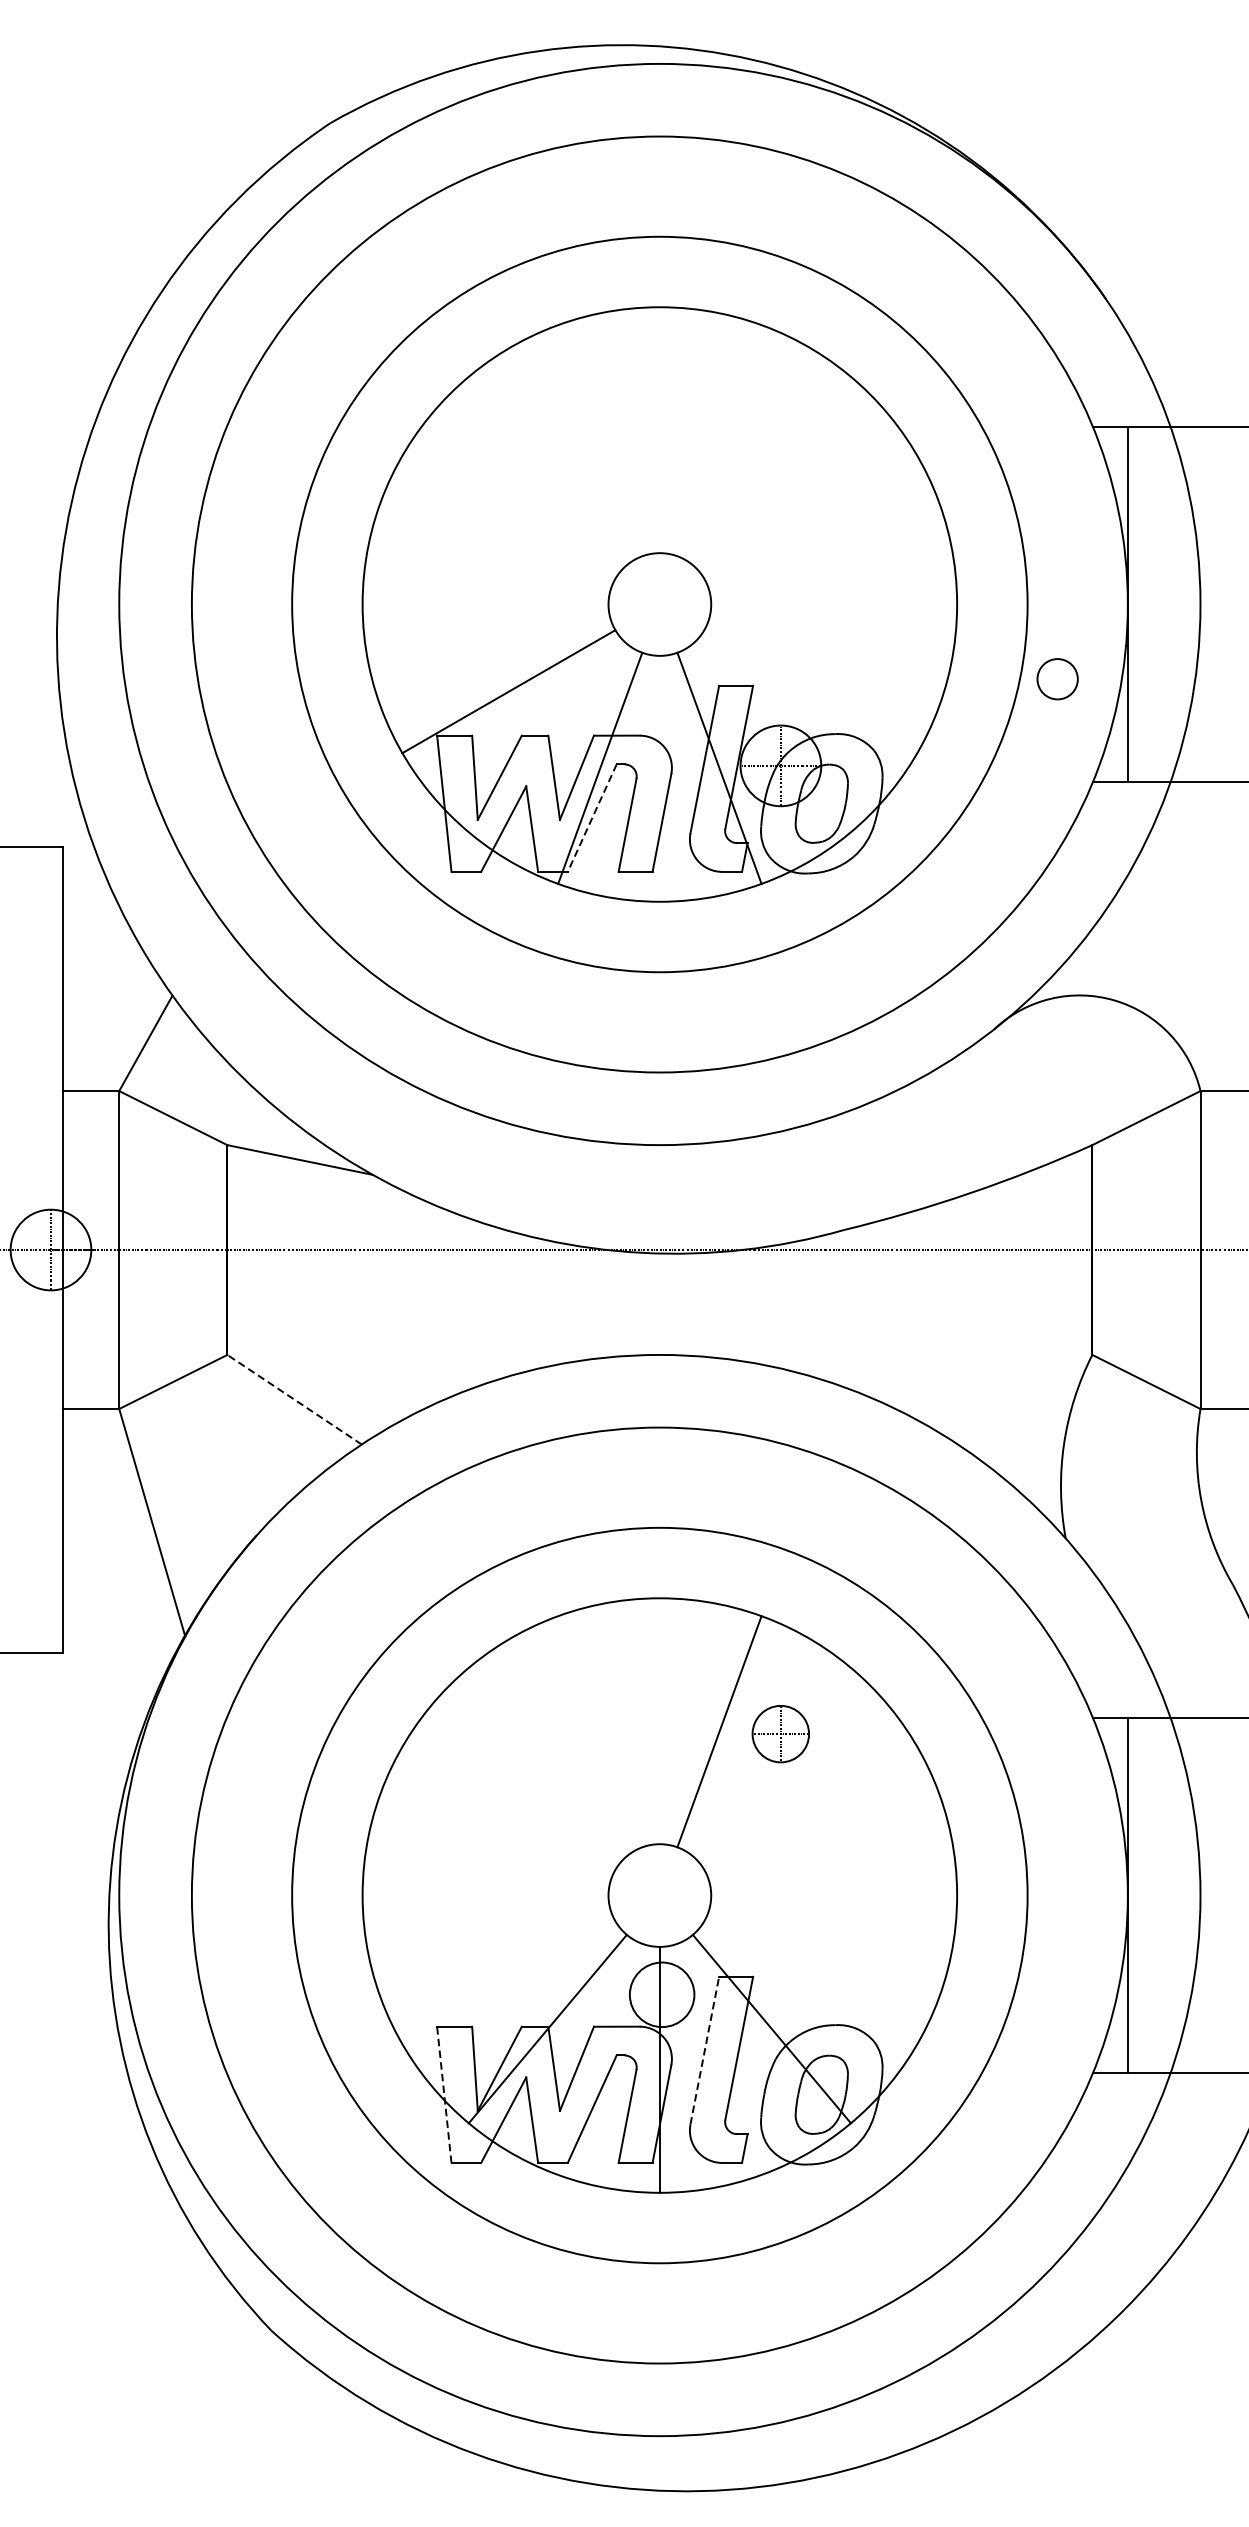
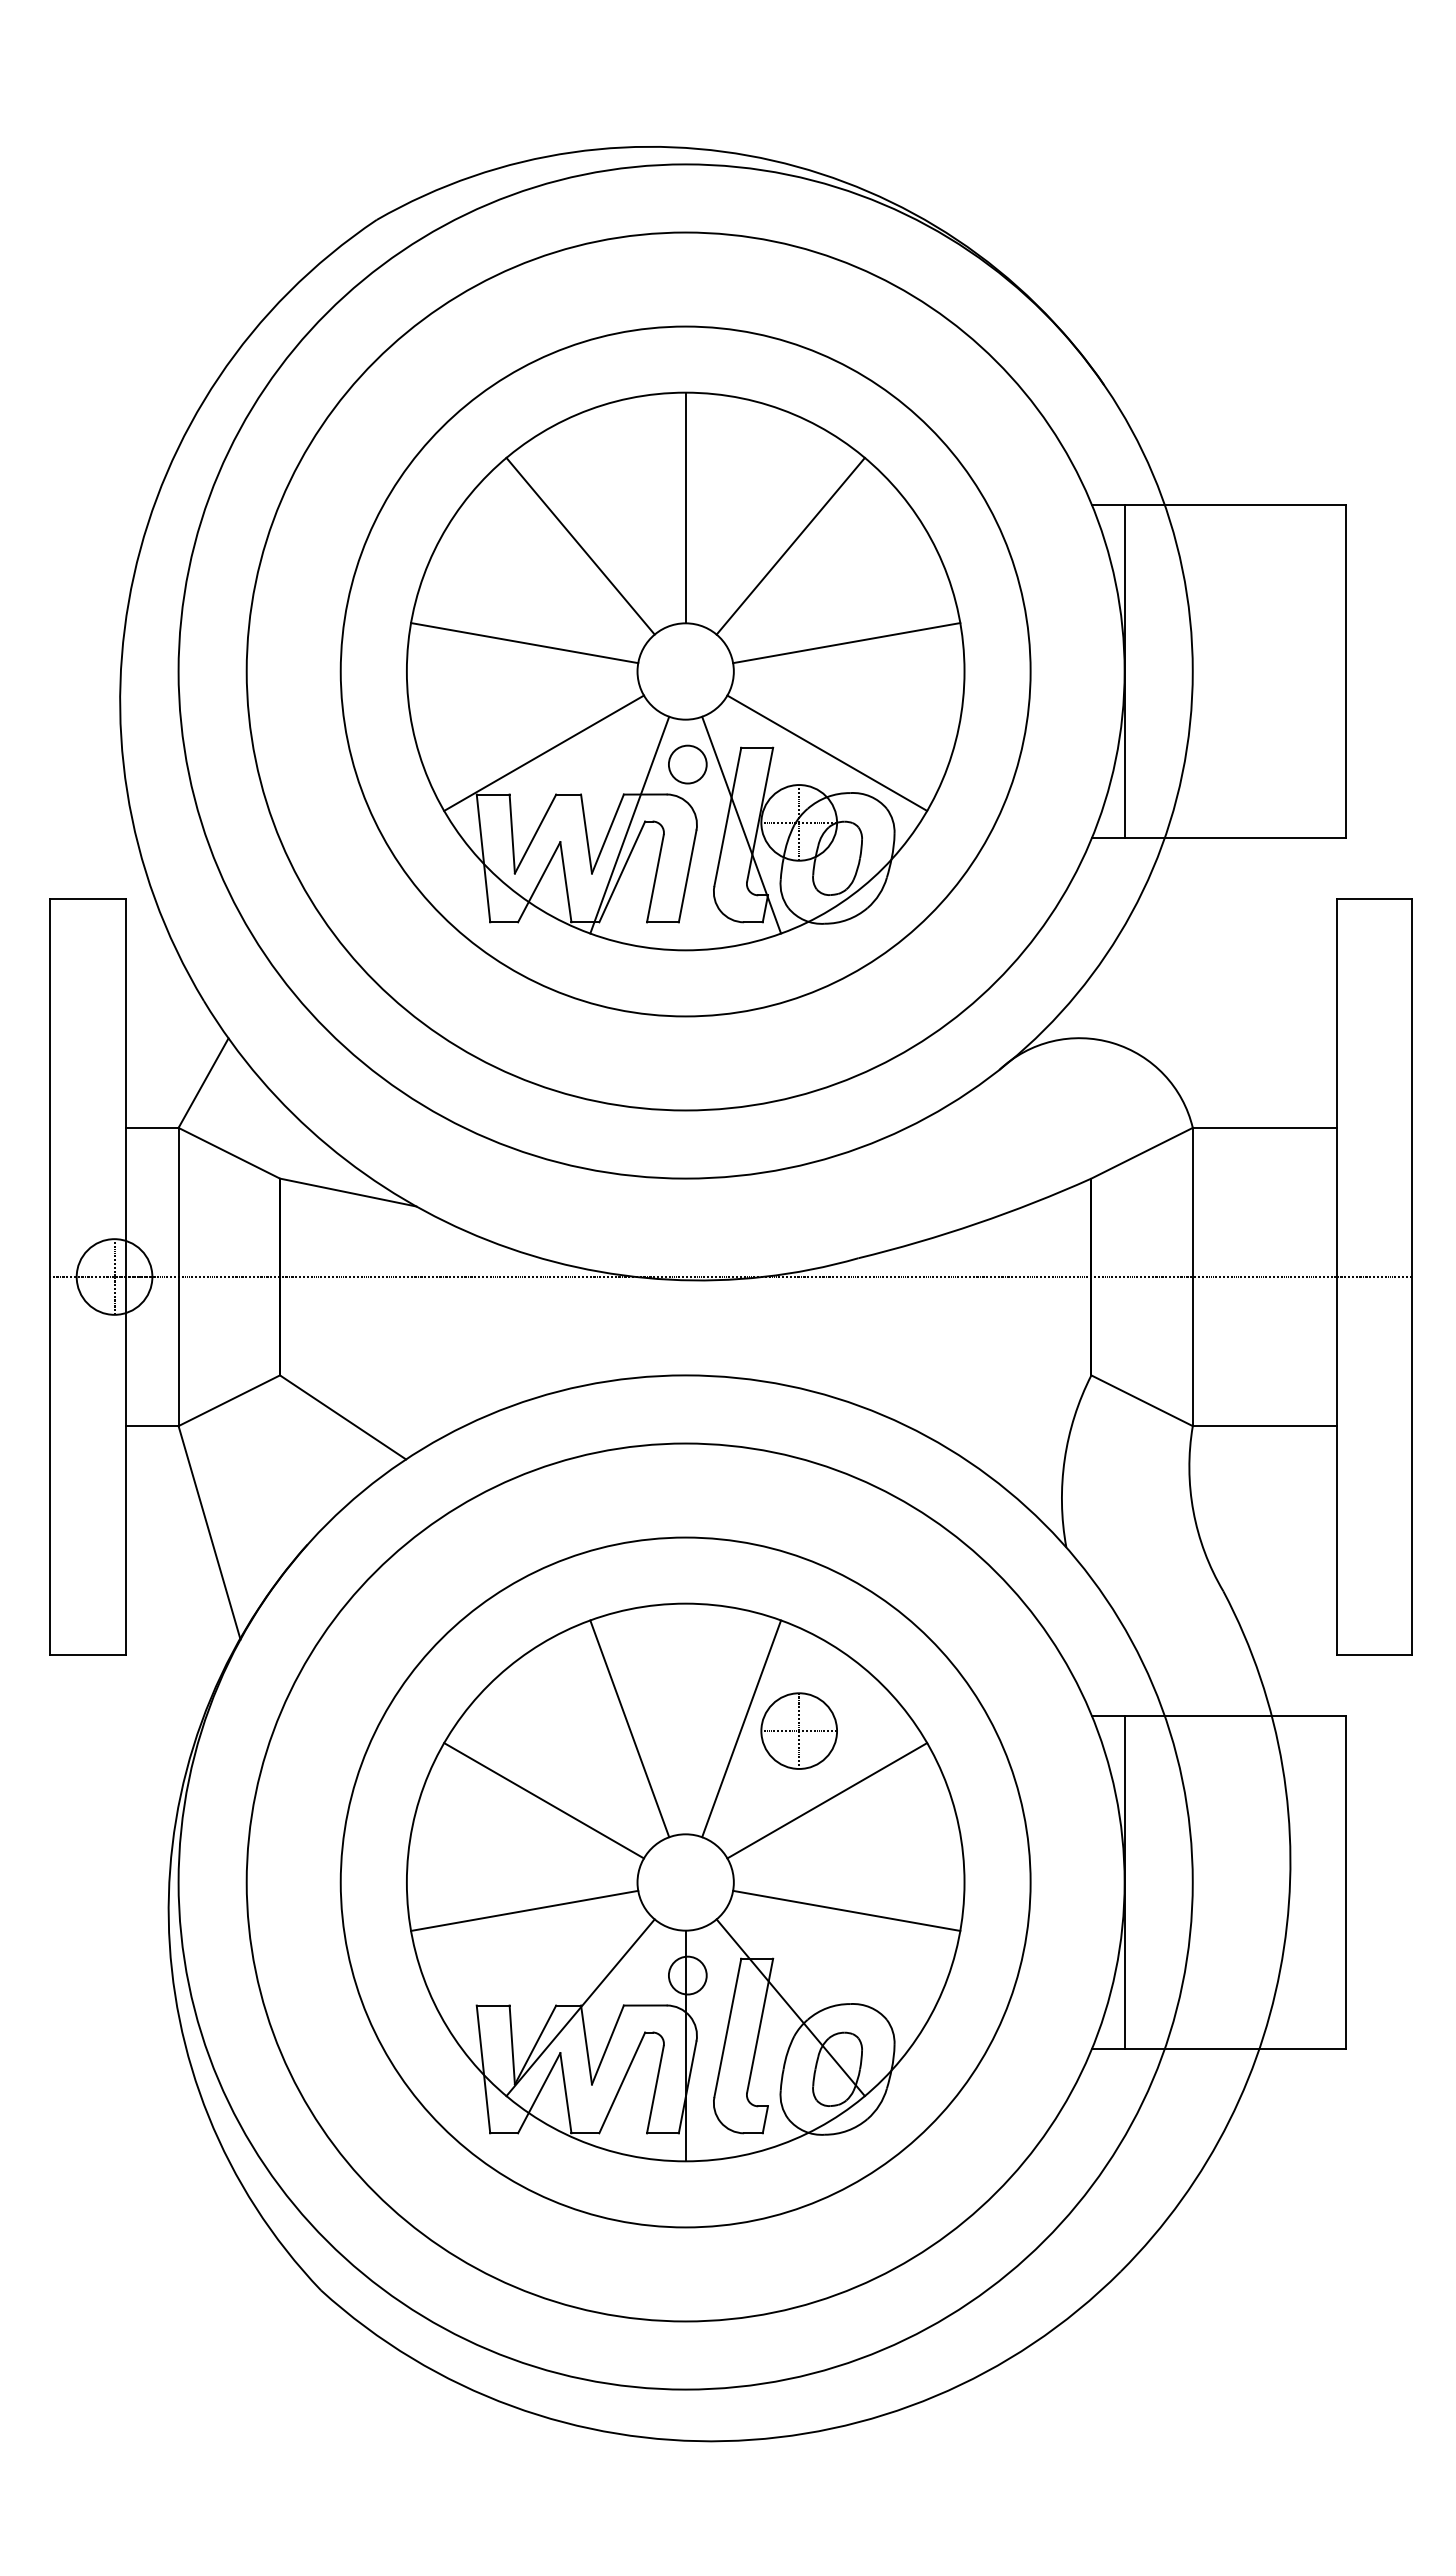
line: (659, 429) -> (685, 507), added
line: (547, 470) -> (580, 545), added
line: (771, 470) -> (790, 545), added
line: (488, 574) -> (524, 643), added
line: (831, 574) -> (846, 643), added
circle: (1057, 679) -> (687, 764), moved
line: (811, 690) -> (827, 752), added
line: (592, 818) -> (622, 872), dashed -> solid
line: (295, 1399) -> (343, 1417), dashed -> solid
line: (599, 1731) -> (629, 1728), added
part: (780, 1733) -> (798, 1730), size x1.43
line: (508, 1808) -> (543, 1800), added
line: (811, 1808) -> (827, 1800), added
line: (488, 1925) -> (524, 1910), added
line: (831, 1925) -> (846, 1910), added
circle: (661, 1994) -> (687, 1975), size x0.62
line: (704, 2050) -> (727, 2027), dashed -> solid
line: (444, 2093) -> (483, 2068), dashed -> solid

